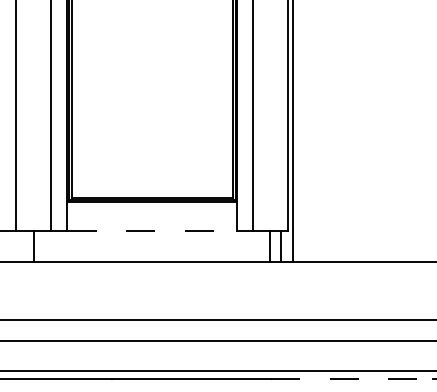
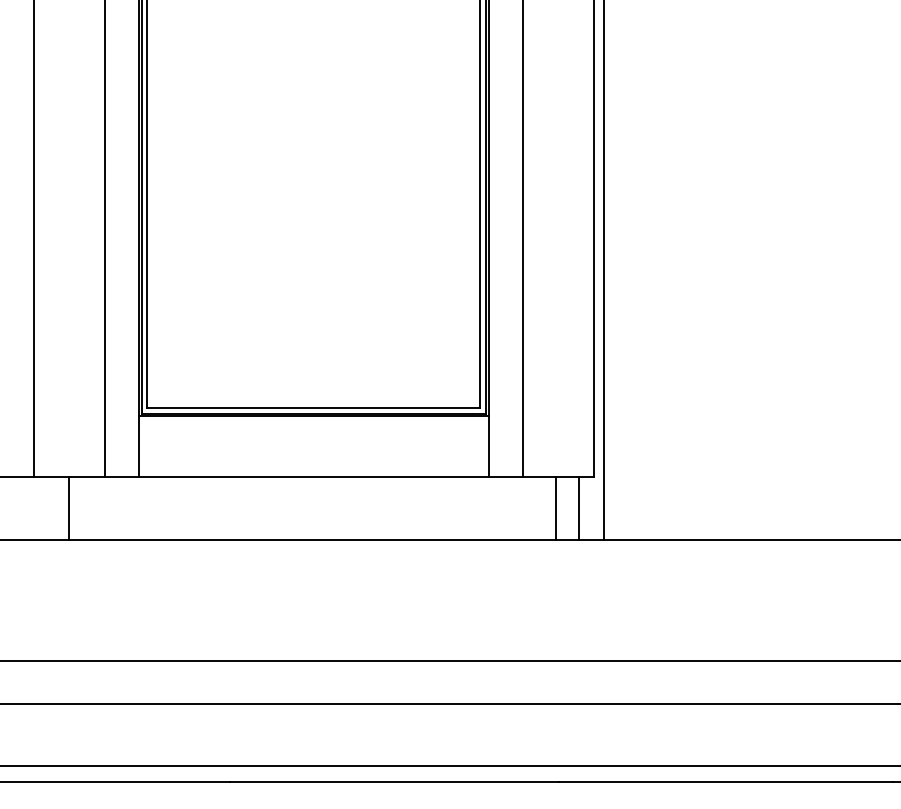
line: (152, 230) -> (314, 475), dashed -> solid
line: (351, 379) -> (724, 783), dashed -> solid

